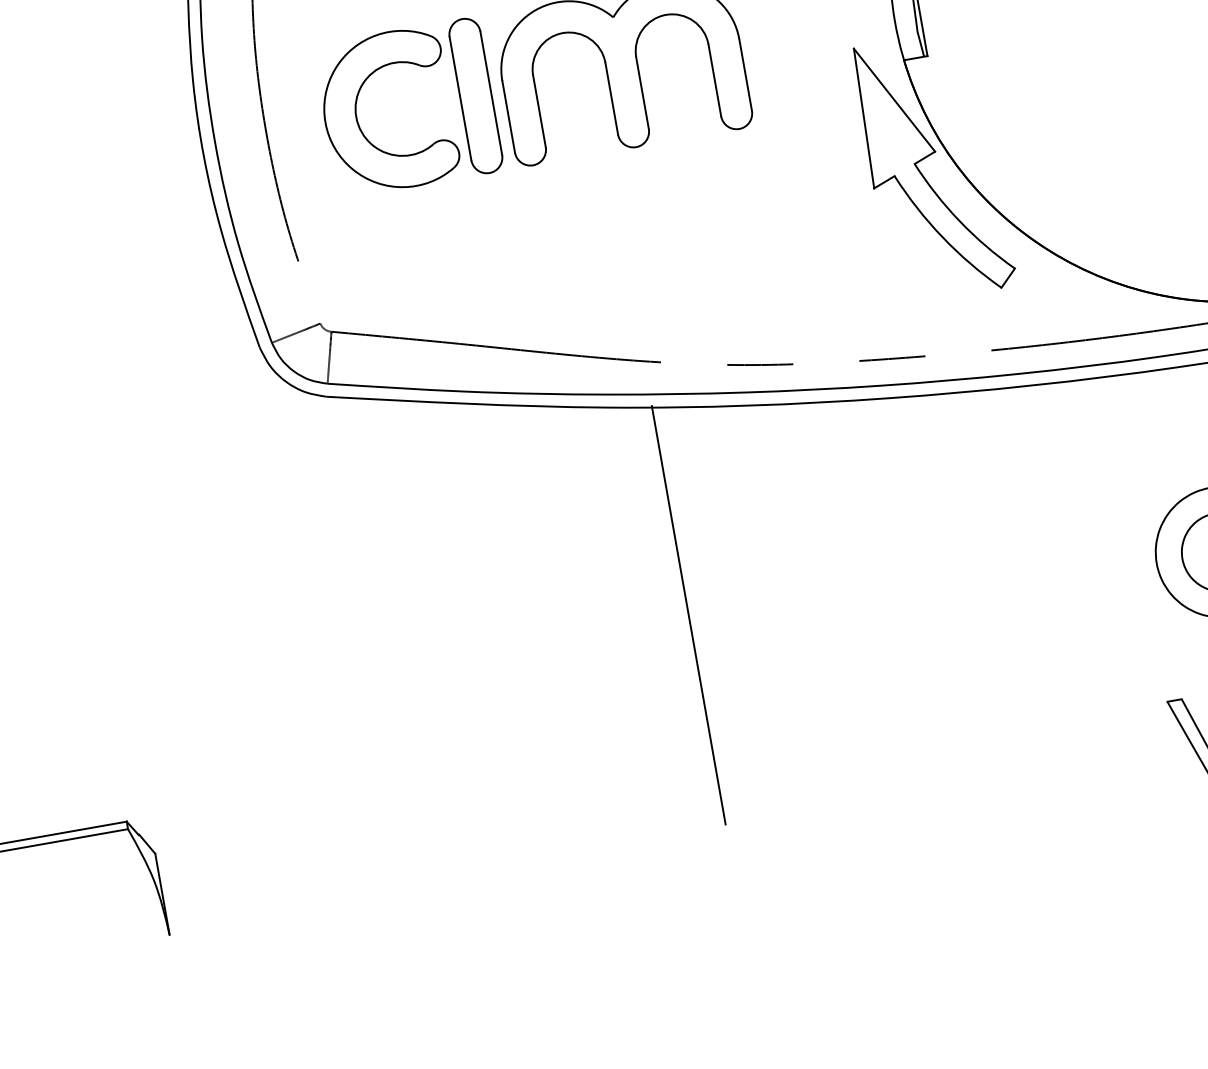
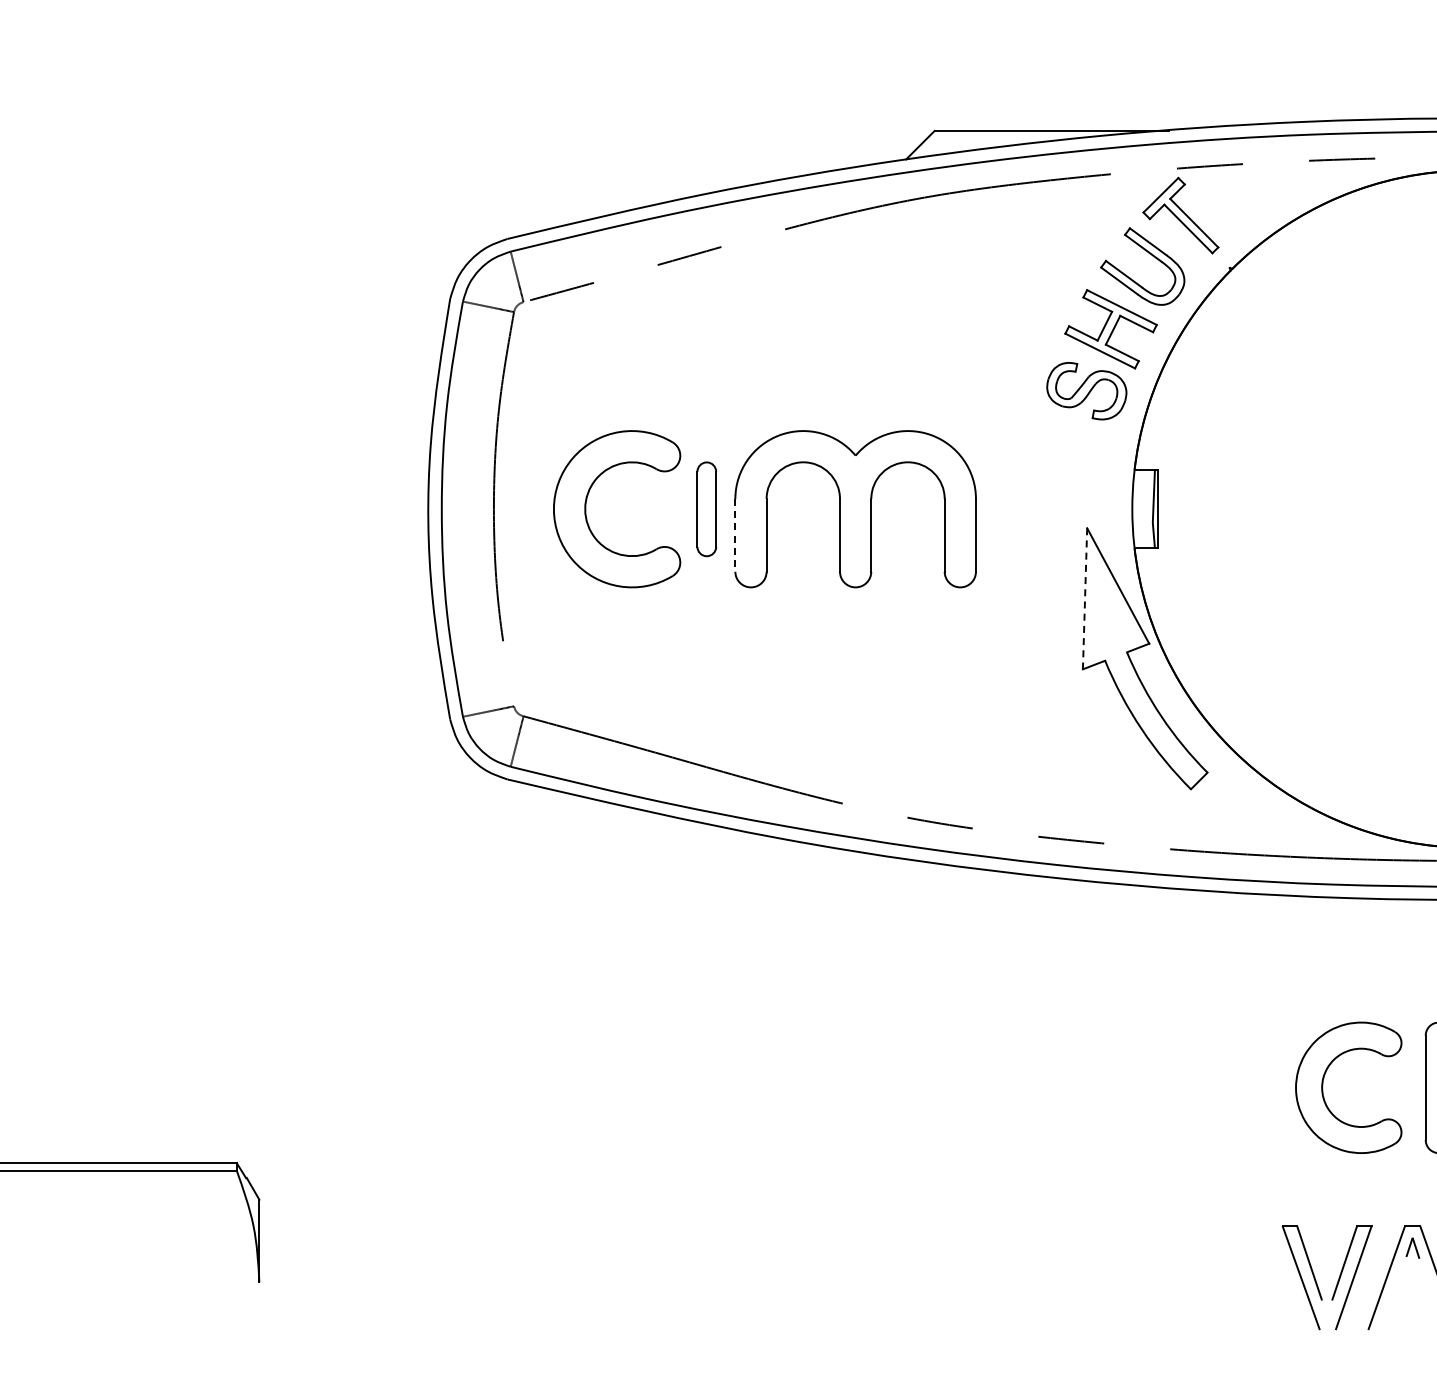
part: (475, 96) -> (706, 509), size x0.6
line: (508, 116) -> (735, 535), solid -> dashed
line: (864, 118) -> (1085, 598), solid -> dashed
line: (689, 615) -> (826, 1057), removed

